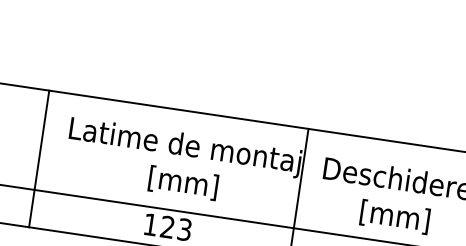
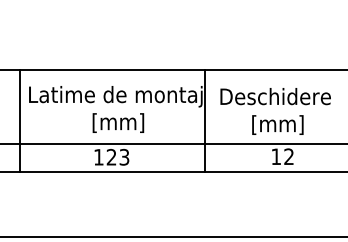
line: (39, 158) -> (19, 120), moved

